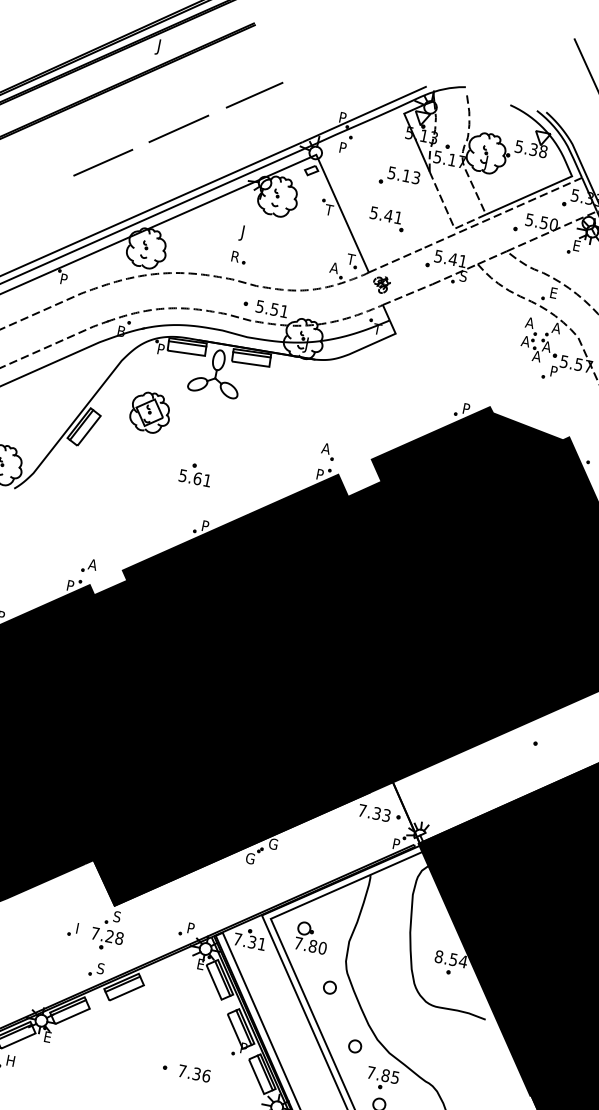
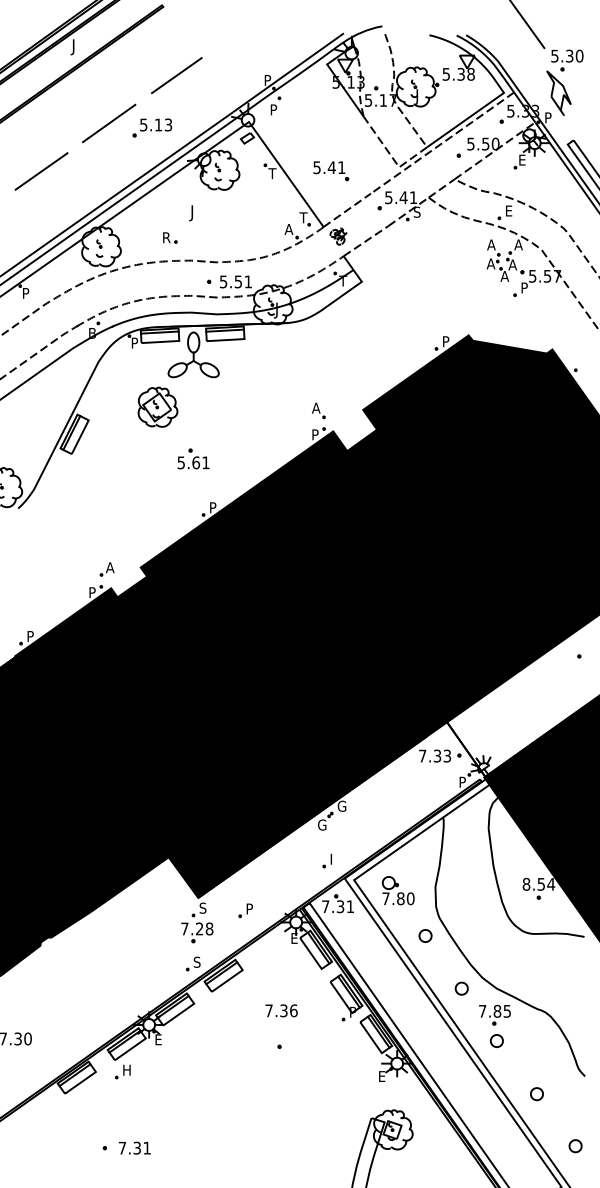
part: (400, 177) -> (152, 127), moved
part: (239, 257) -> (170, 237), moved
part: (150, 411) -> (157, 406), moved
part: (72, 928) -> (326, 860), moved
part: (186, 928) -> (245, 910), moved
text: (194, 1073) -> (281, 1010), moved

